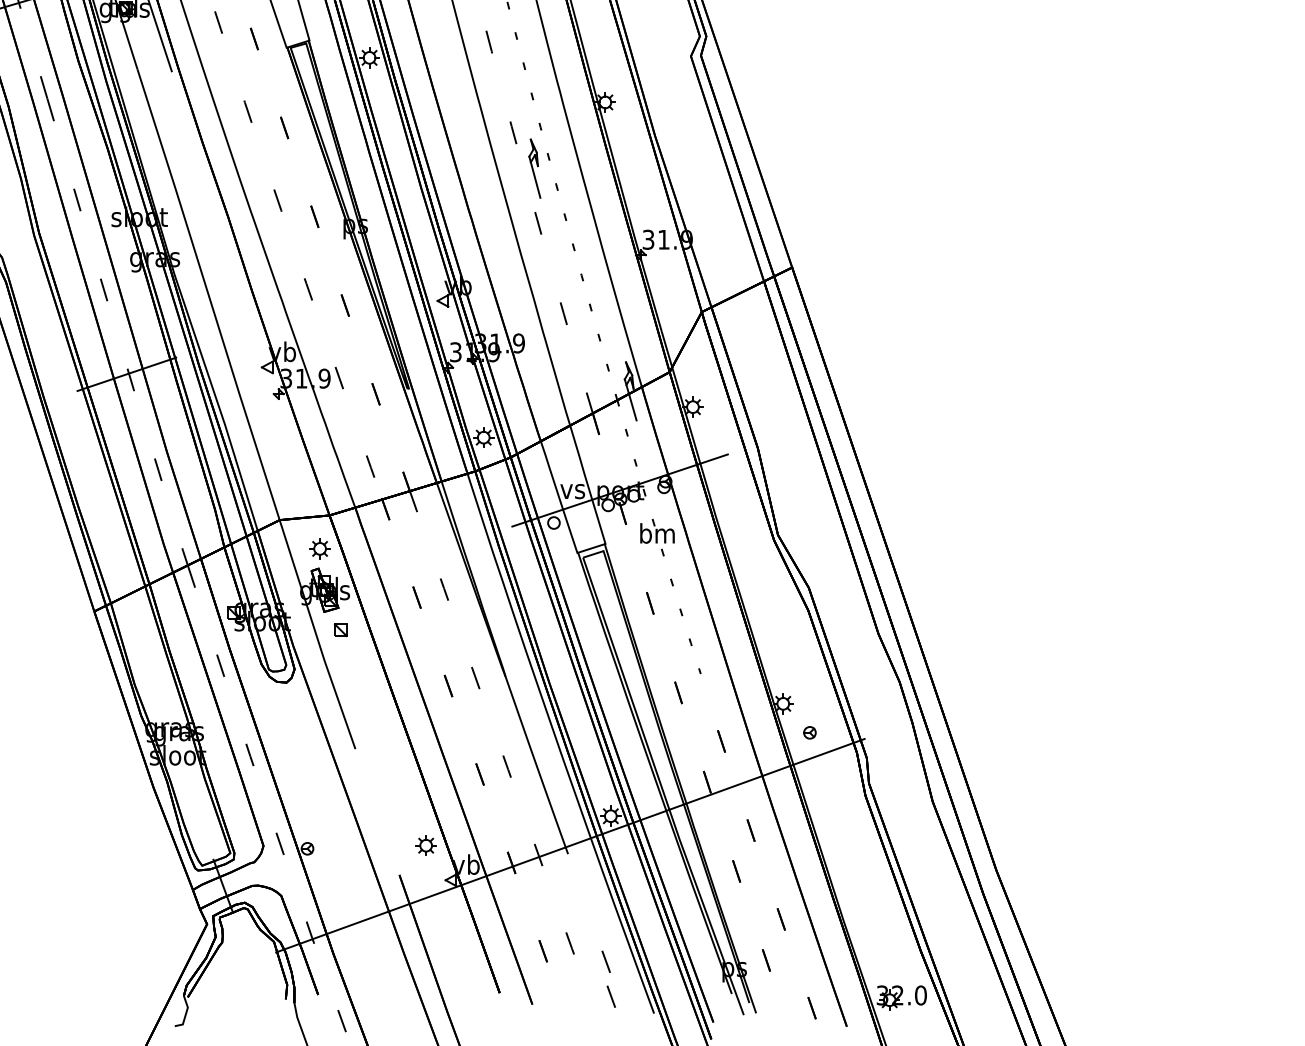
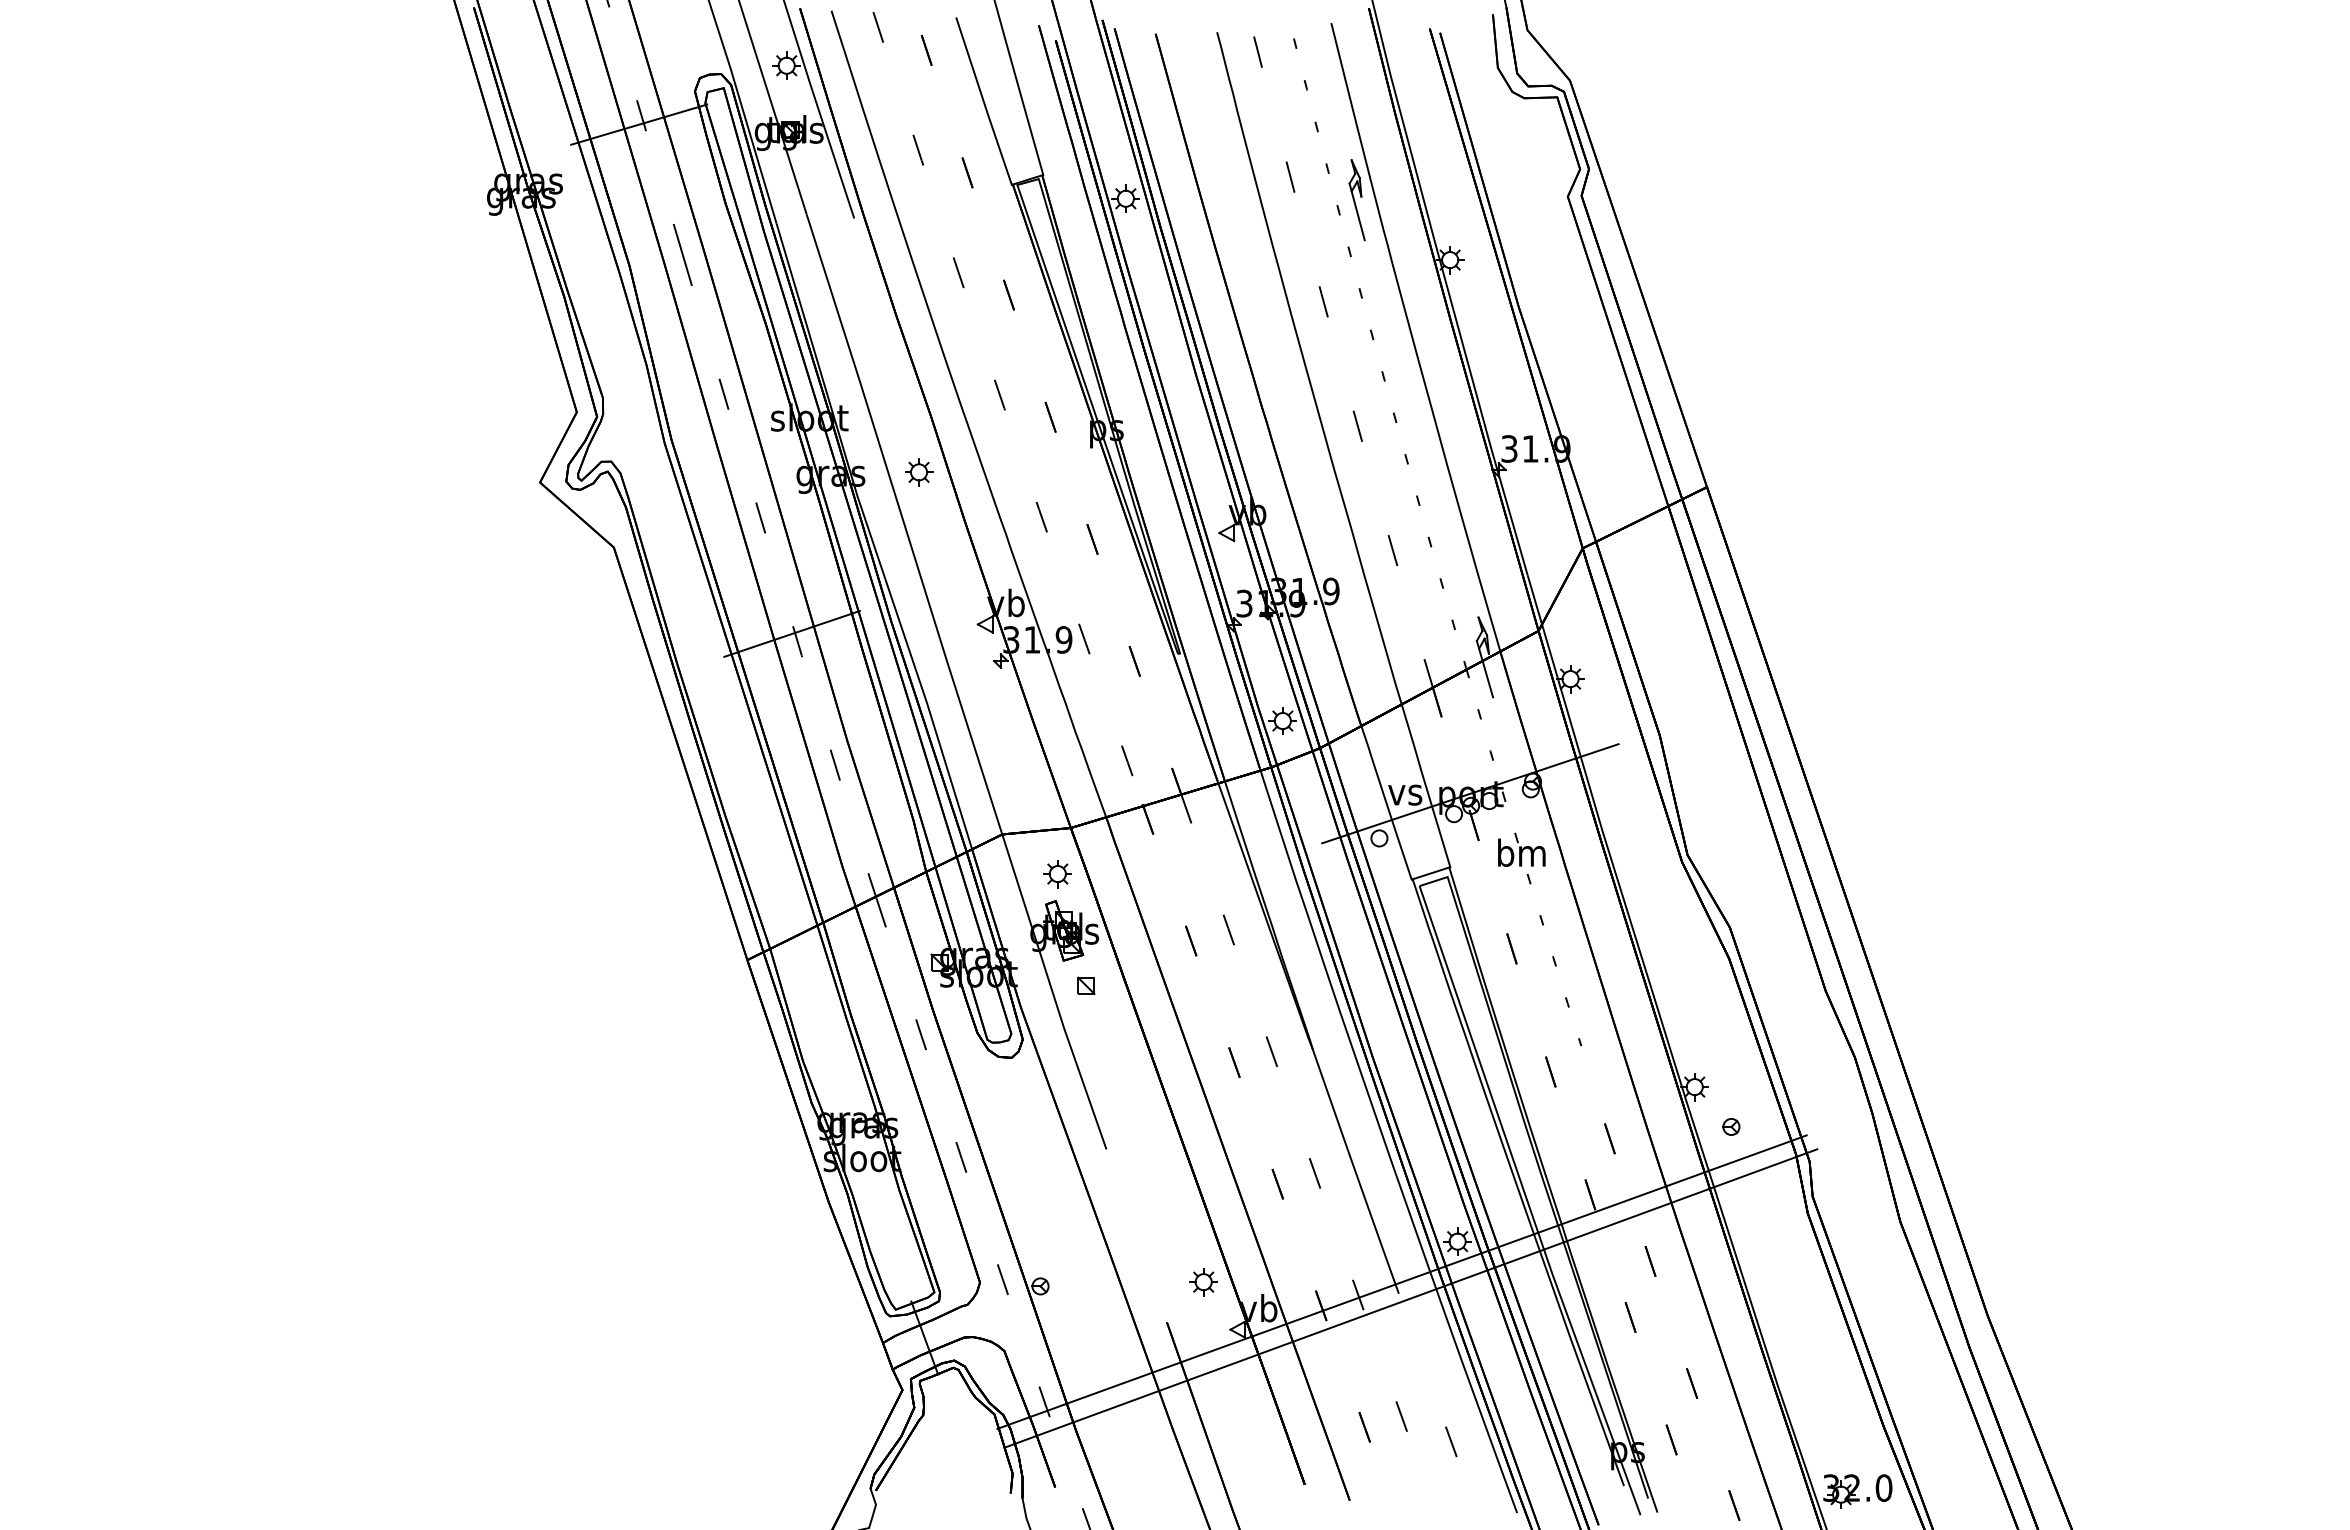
part: (534, 168) -> (1356, 200), moved
part: (219, 256) -> (919, 472), added
line: (576, 857) -> (1410, 1298), added
line: (611, 996) -> (1458, 1489), removed

